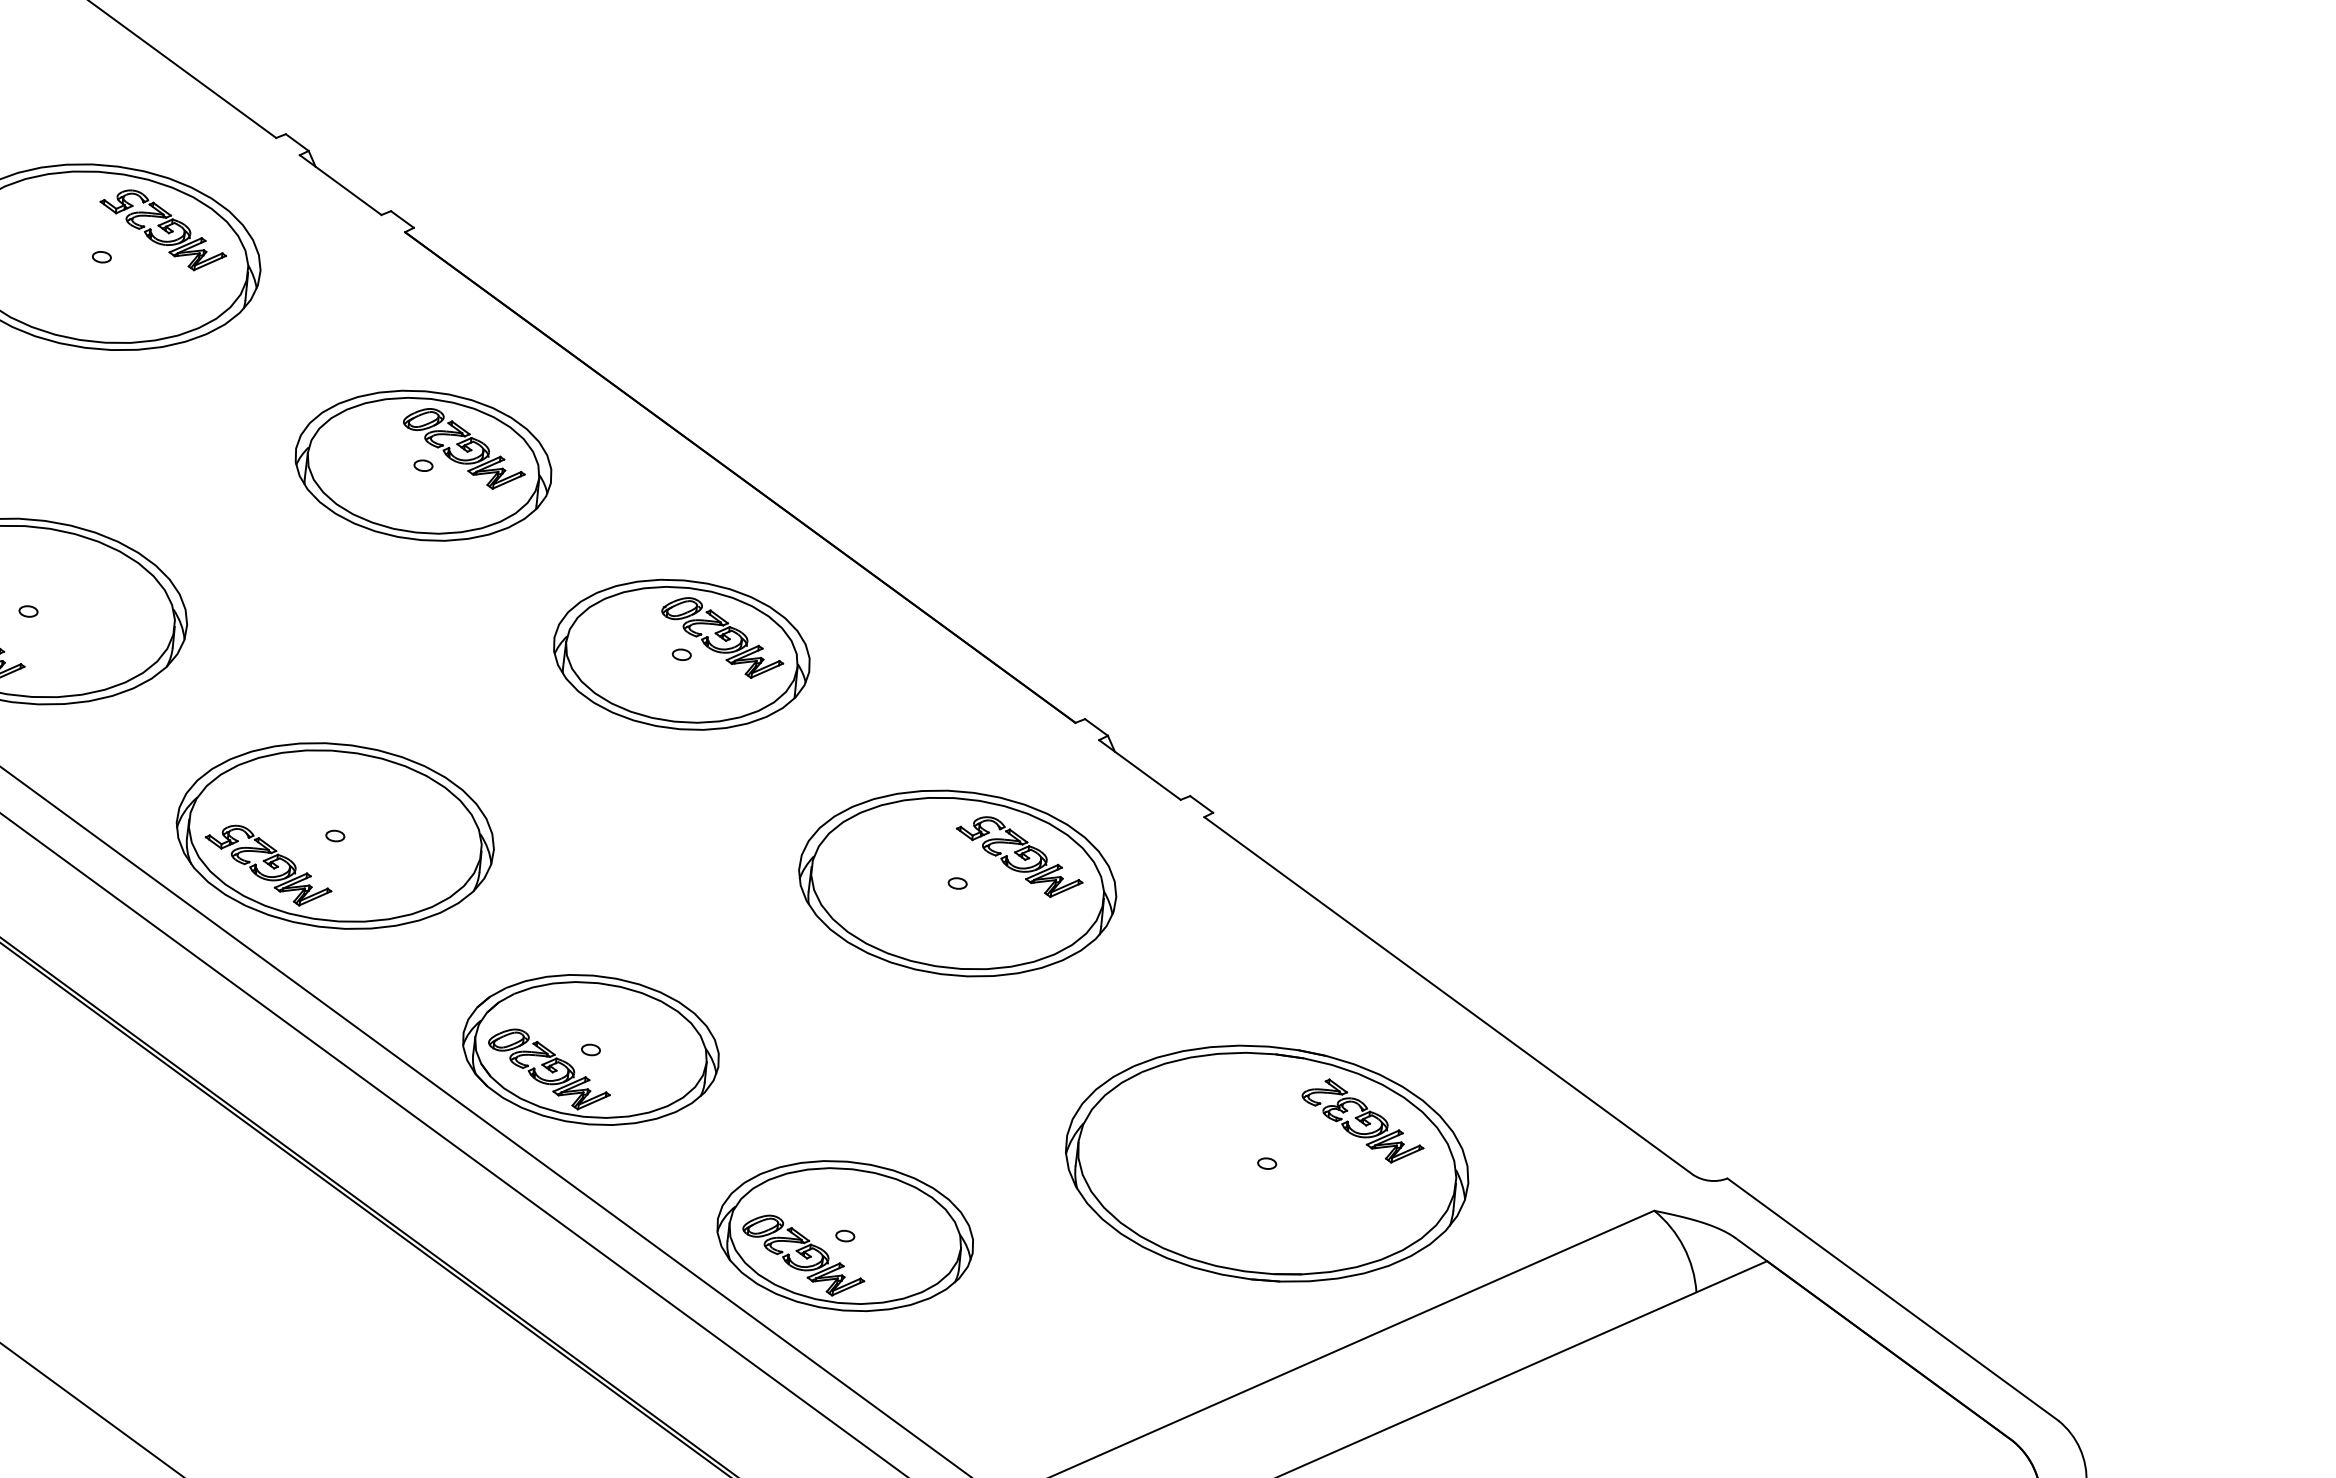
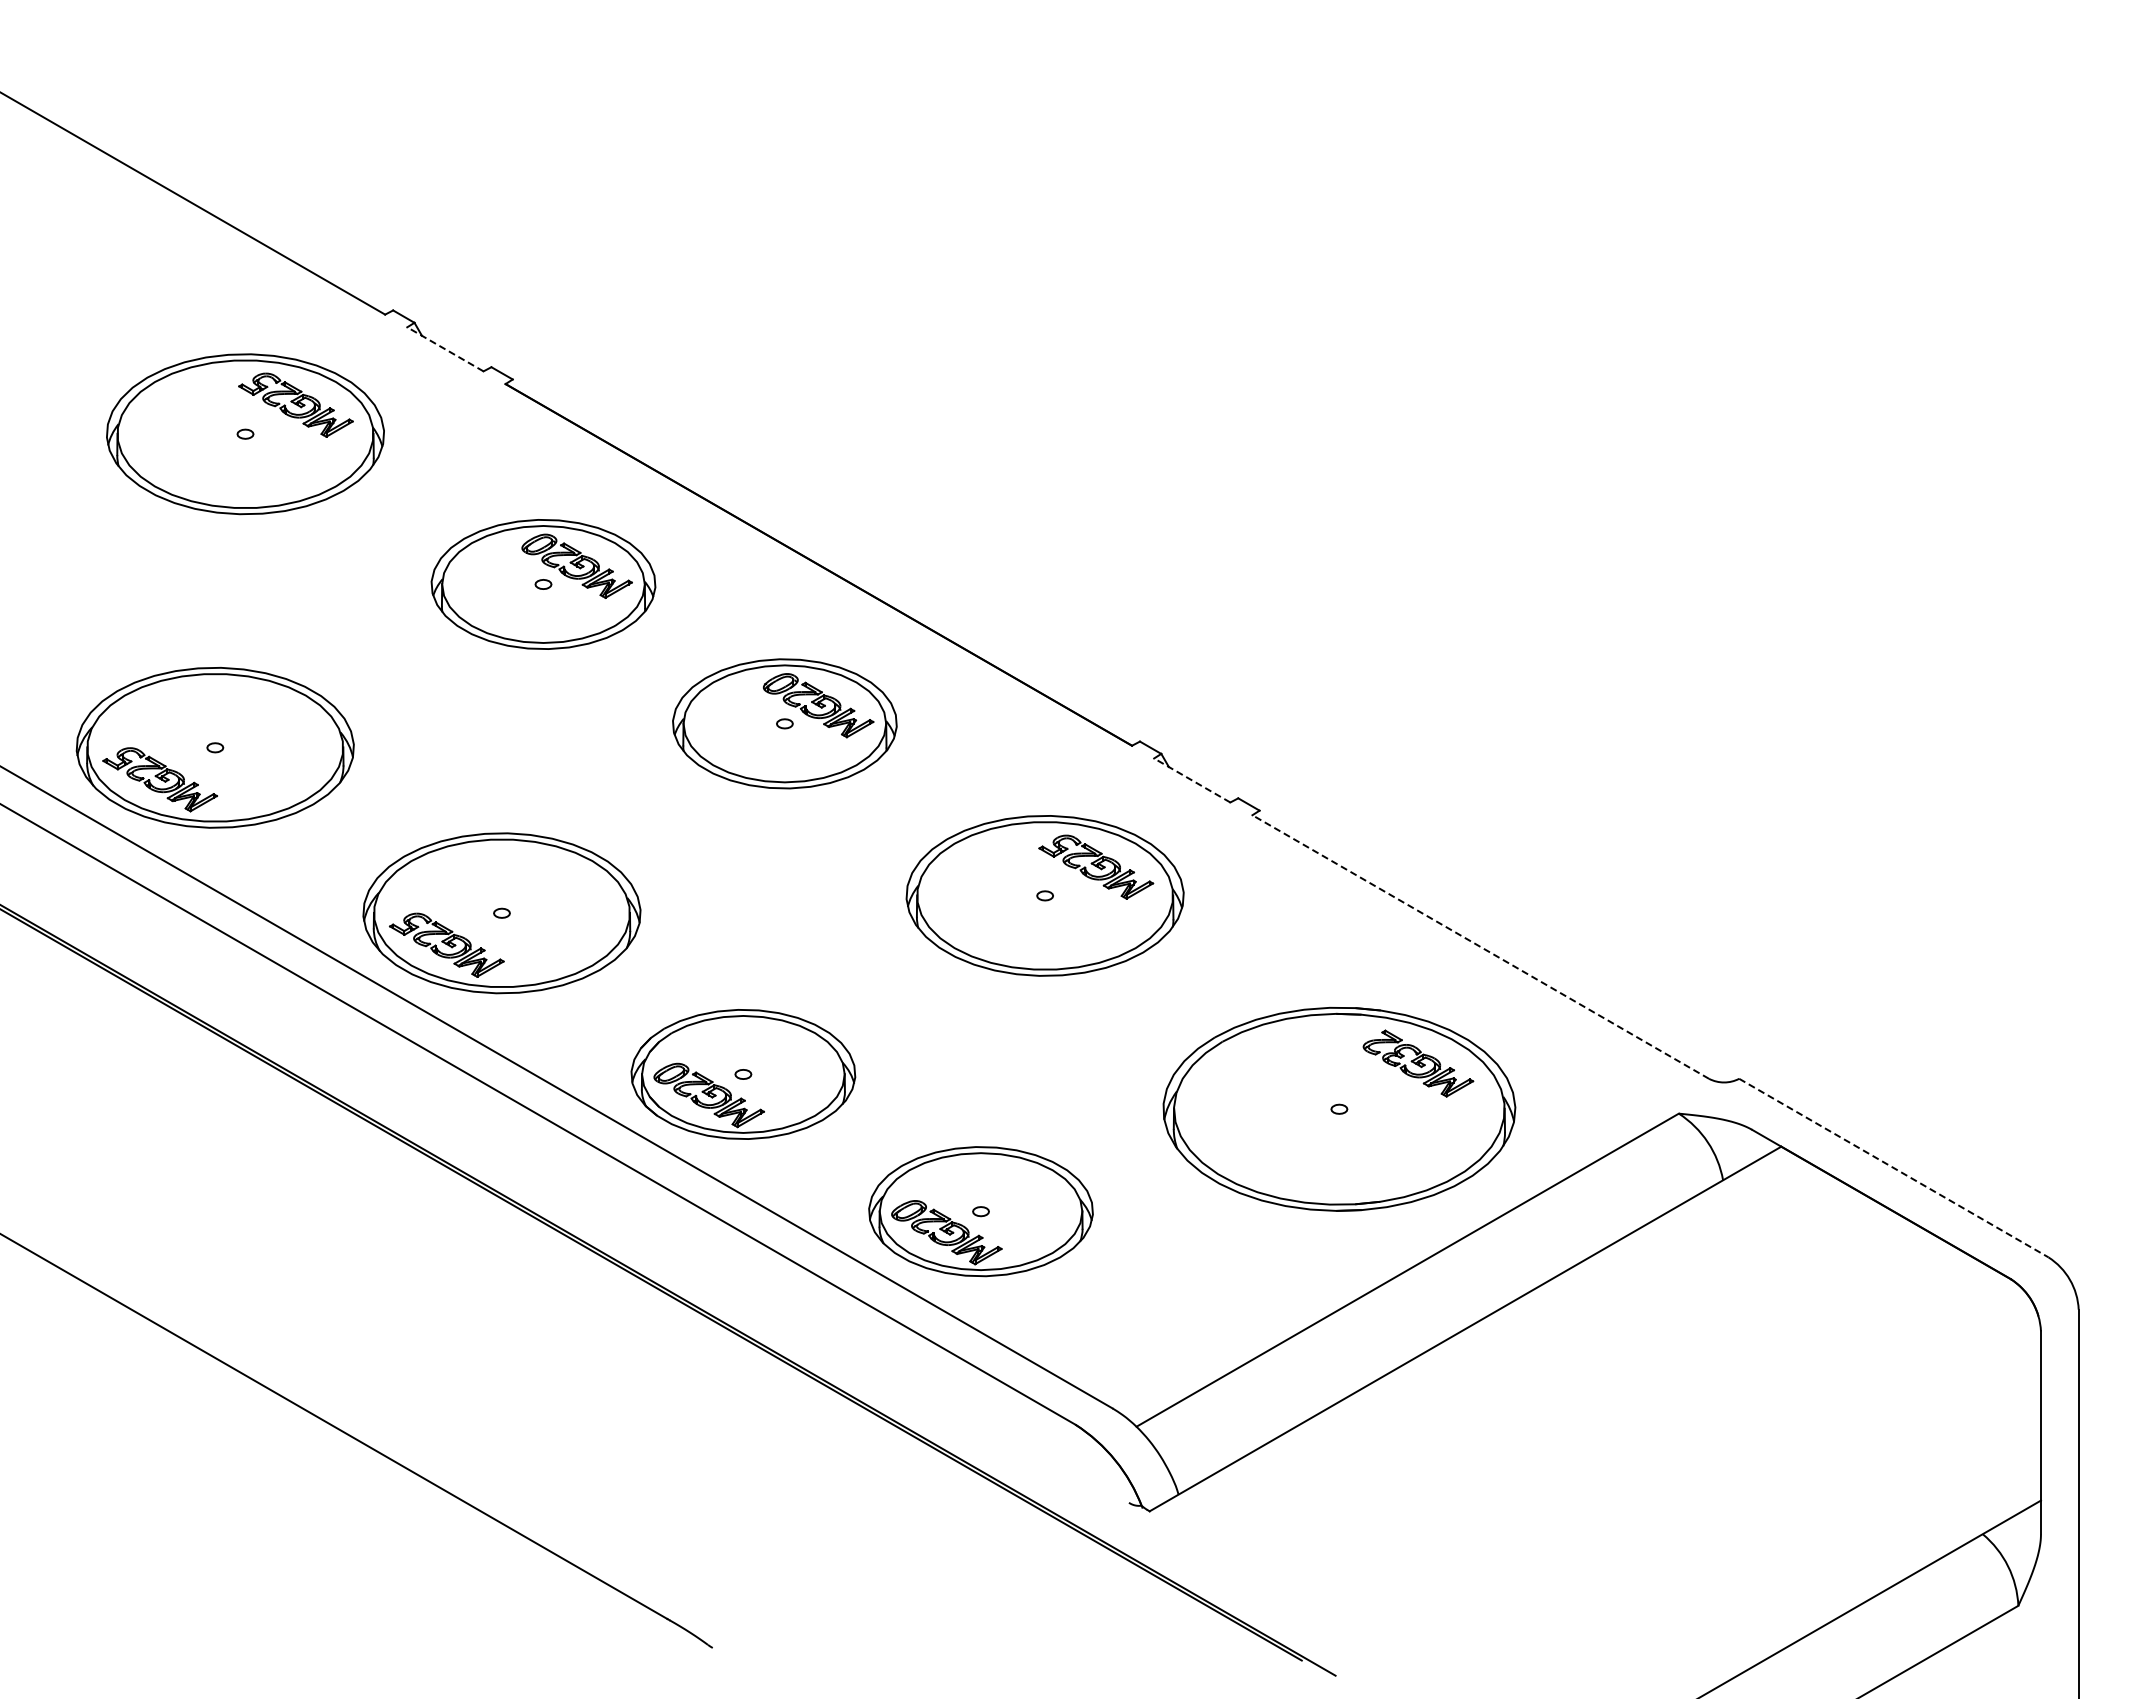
line: (339, 185) -> (444, 349), solid -> dashed
line: (1139, 769) -> (1191, 780), solid -> dashed
line: (1448, 996) -> (1480, 947), solid -> dashed
line: (1892, 1300) -> (1893, 1168), solid -> dashed

